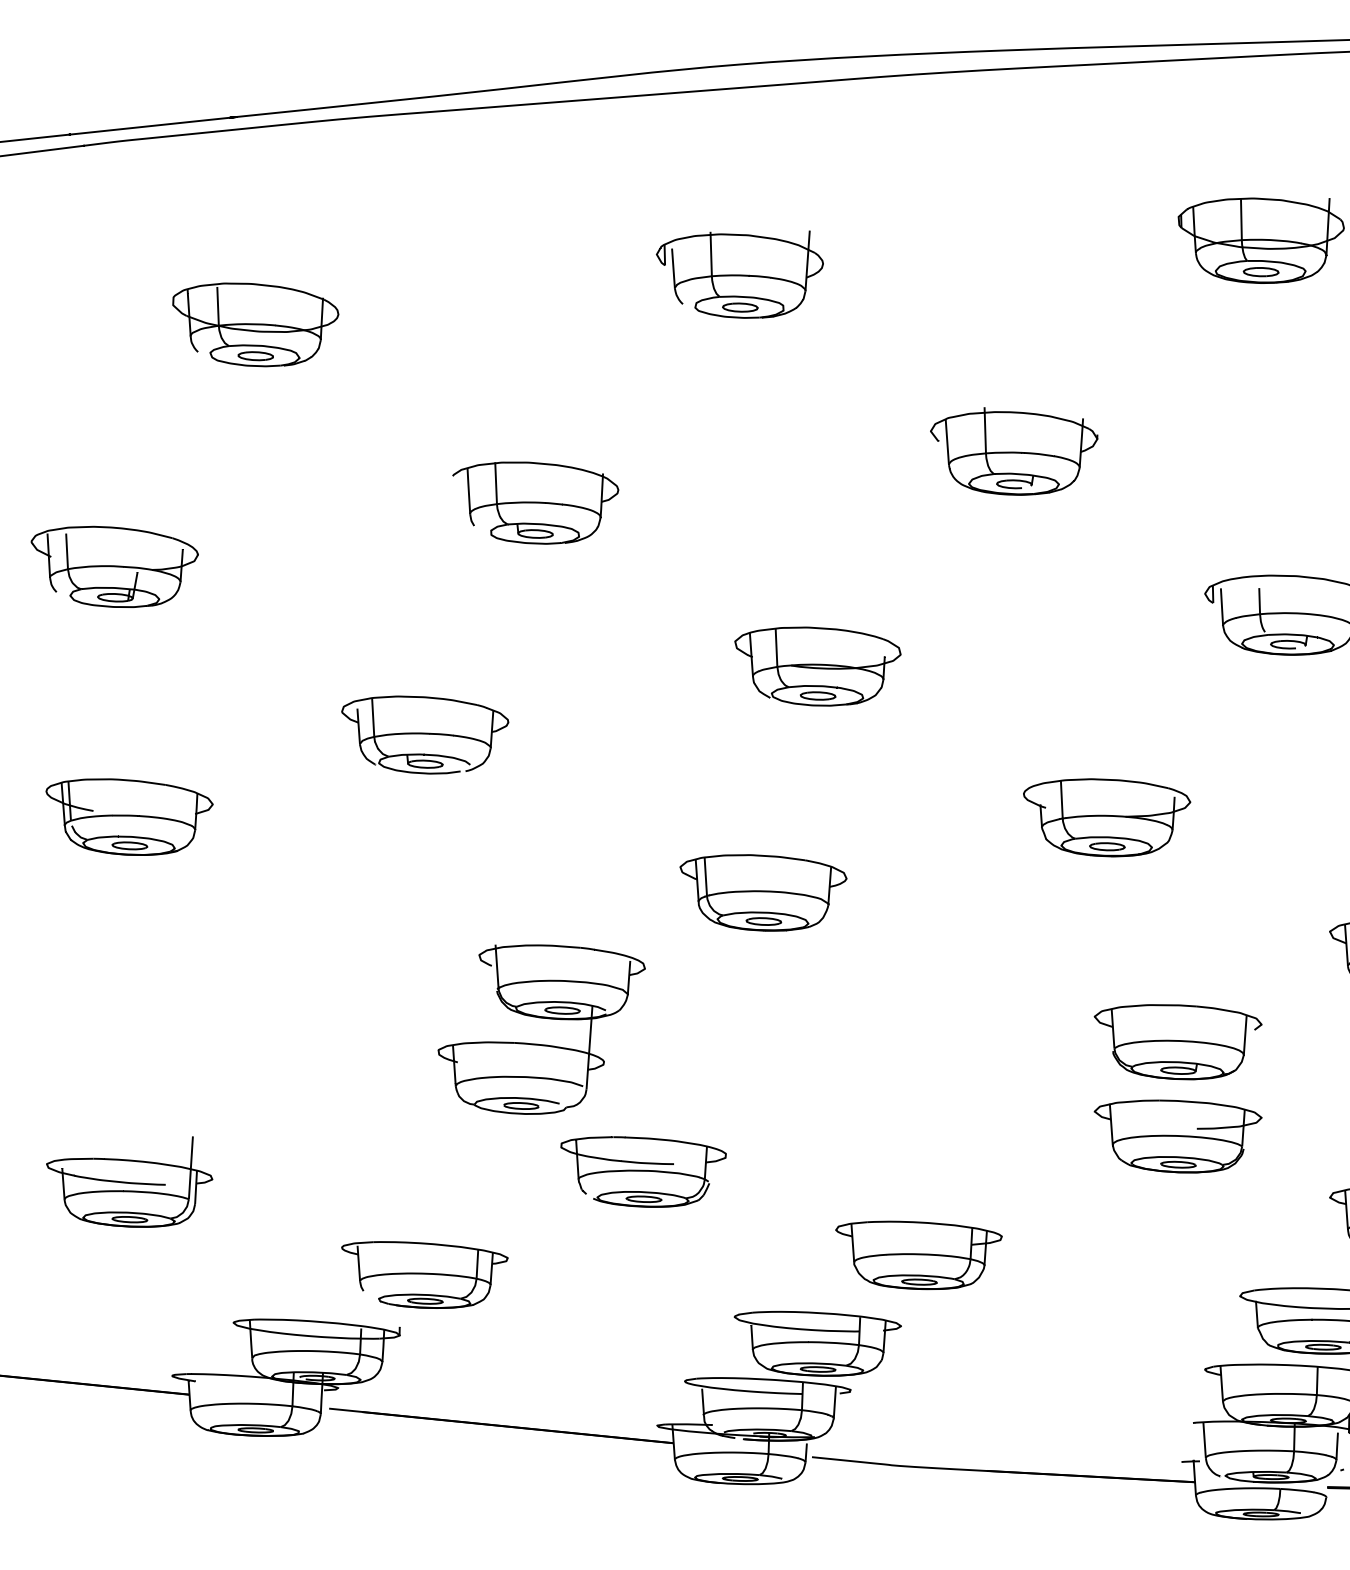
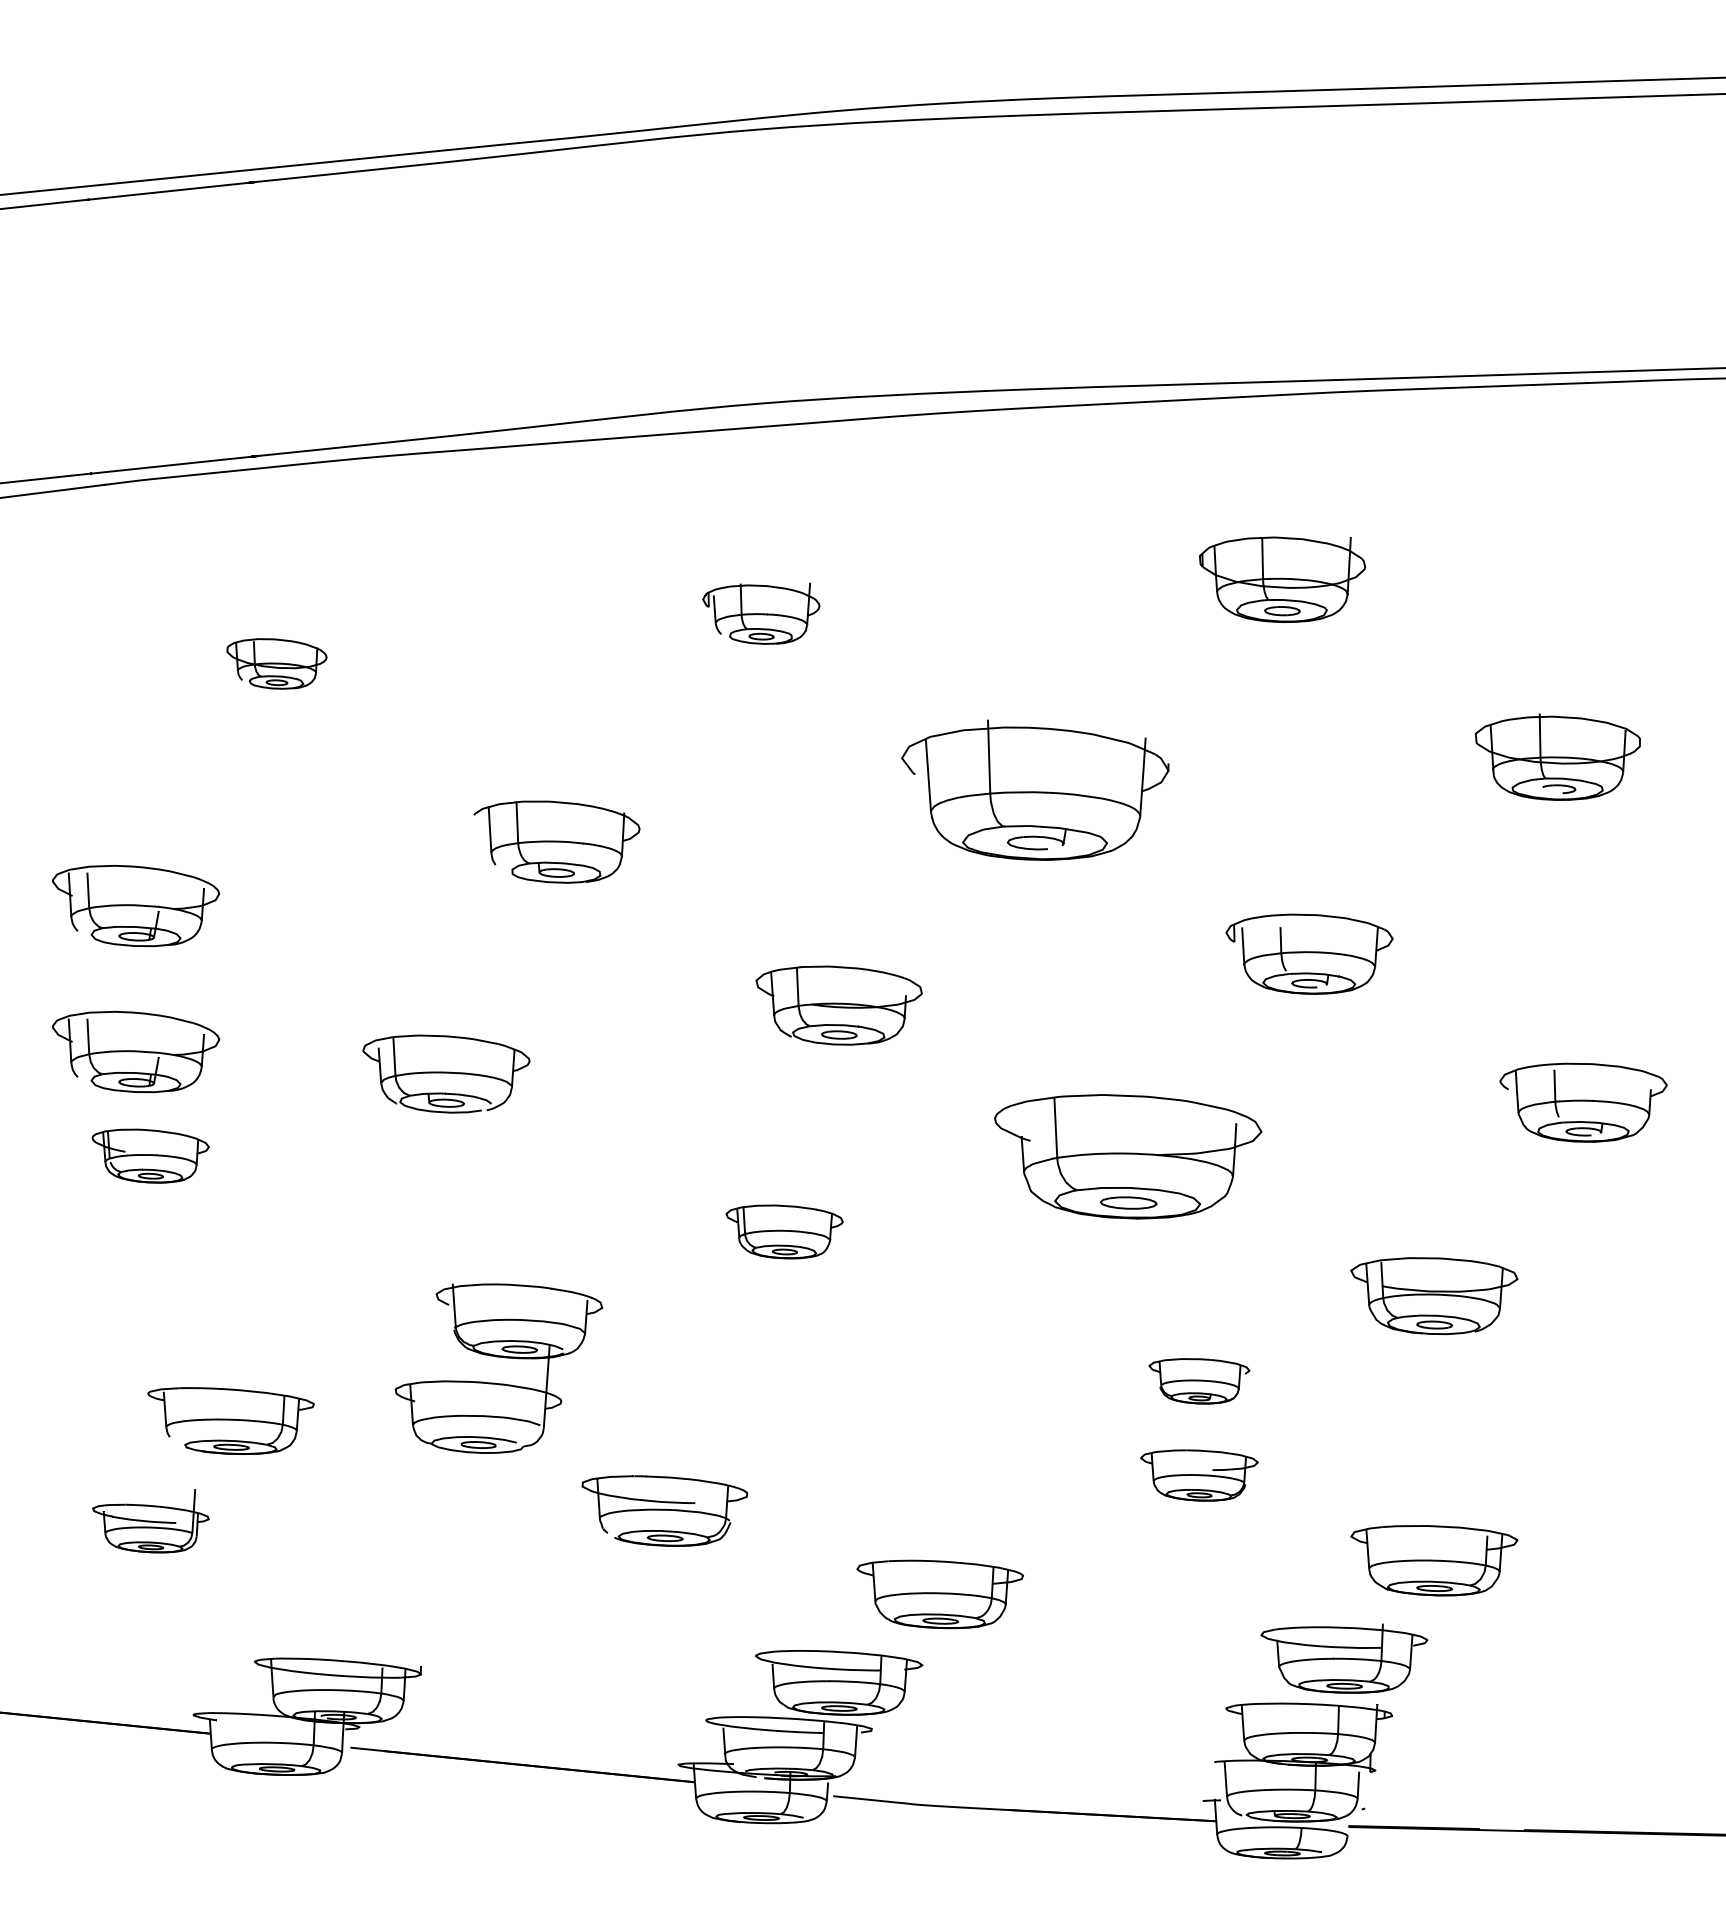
part: (740, 274) -> (761, 613), size x0.7
part: (255, 324) -> (276, 663), size x0.6
part: (1014, 451) -> (1035, 790), size x1.6
part: (115, 713) -> (136, 1052), added
part: (129, 816) -> (150, 1155), size x0.7
part: (1107, 817) -> (1128, 1156), size x1.6
part: (763, 892) -> (784, 1231), size x0.7
part: (541, 1018) -> (498, 1357), moved
part: (1178, 1042) -> (1199, 1381), size x0.6
part: (1178, 1136) -> (1199, 1475), size x0.7
part: (129, 1181) -> (150, 1520), size x0.7
part: (424, 1274) -> (230, 1420), moved

